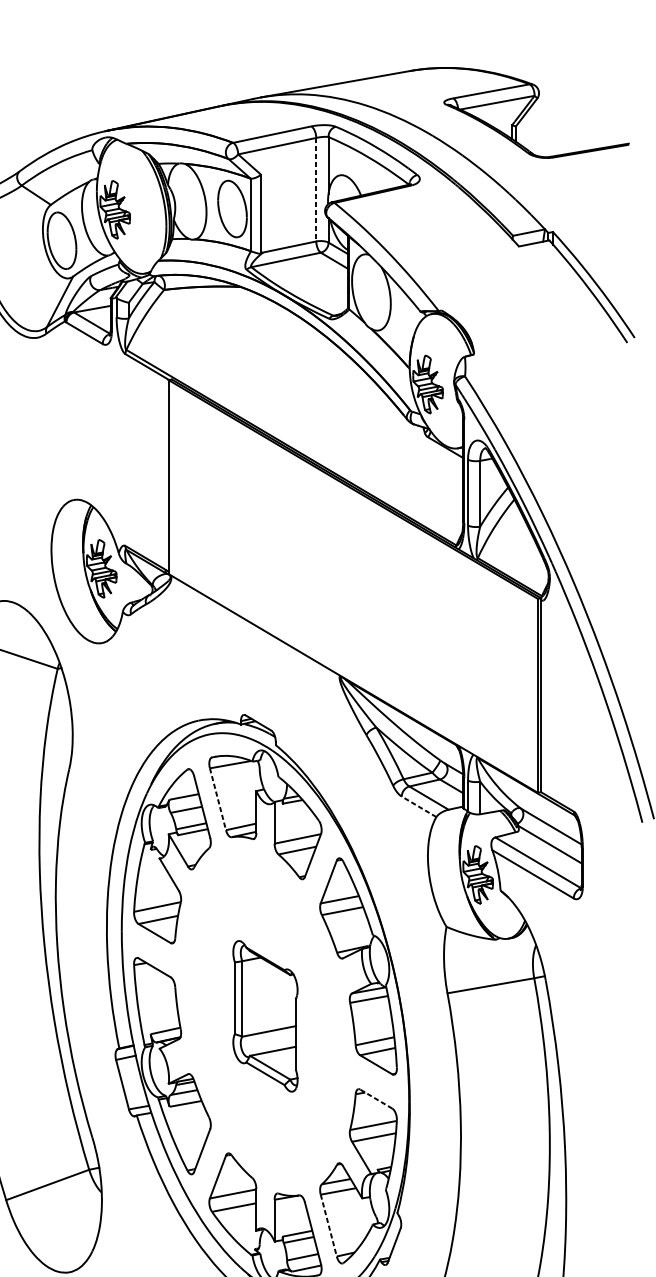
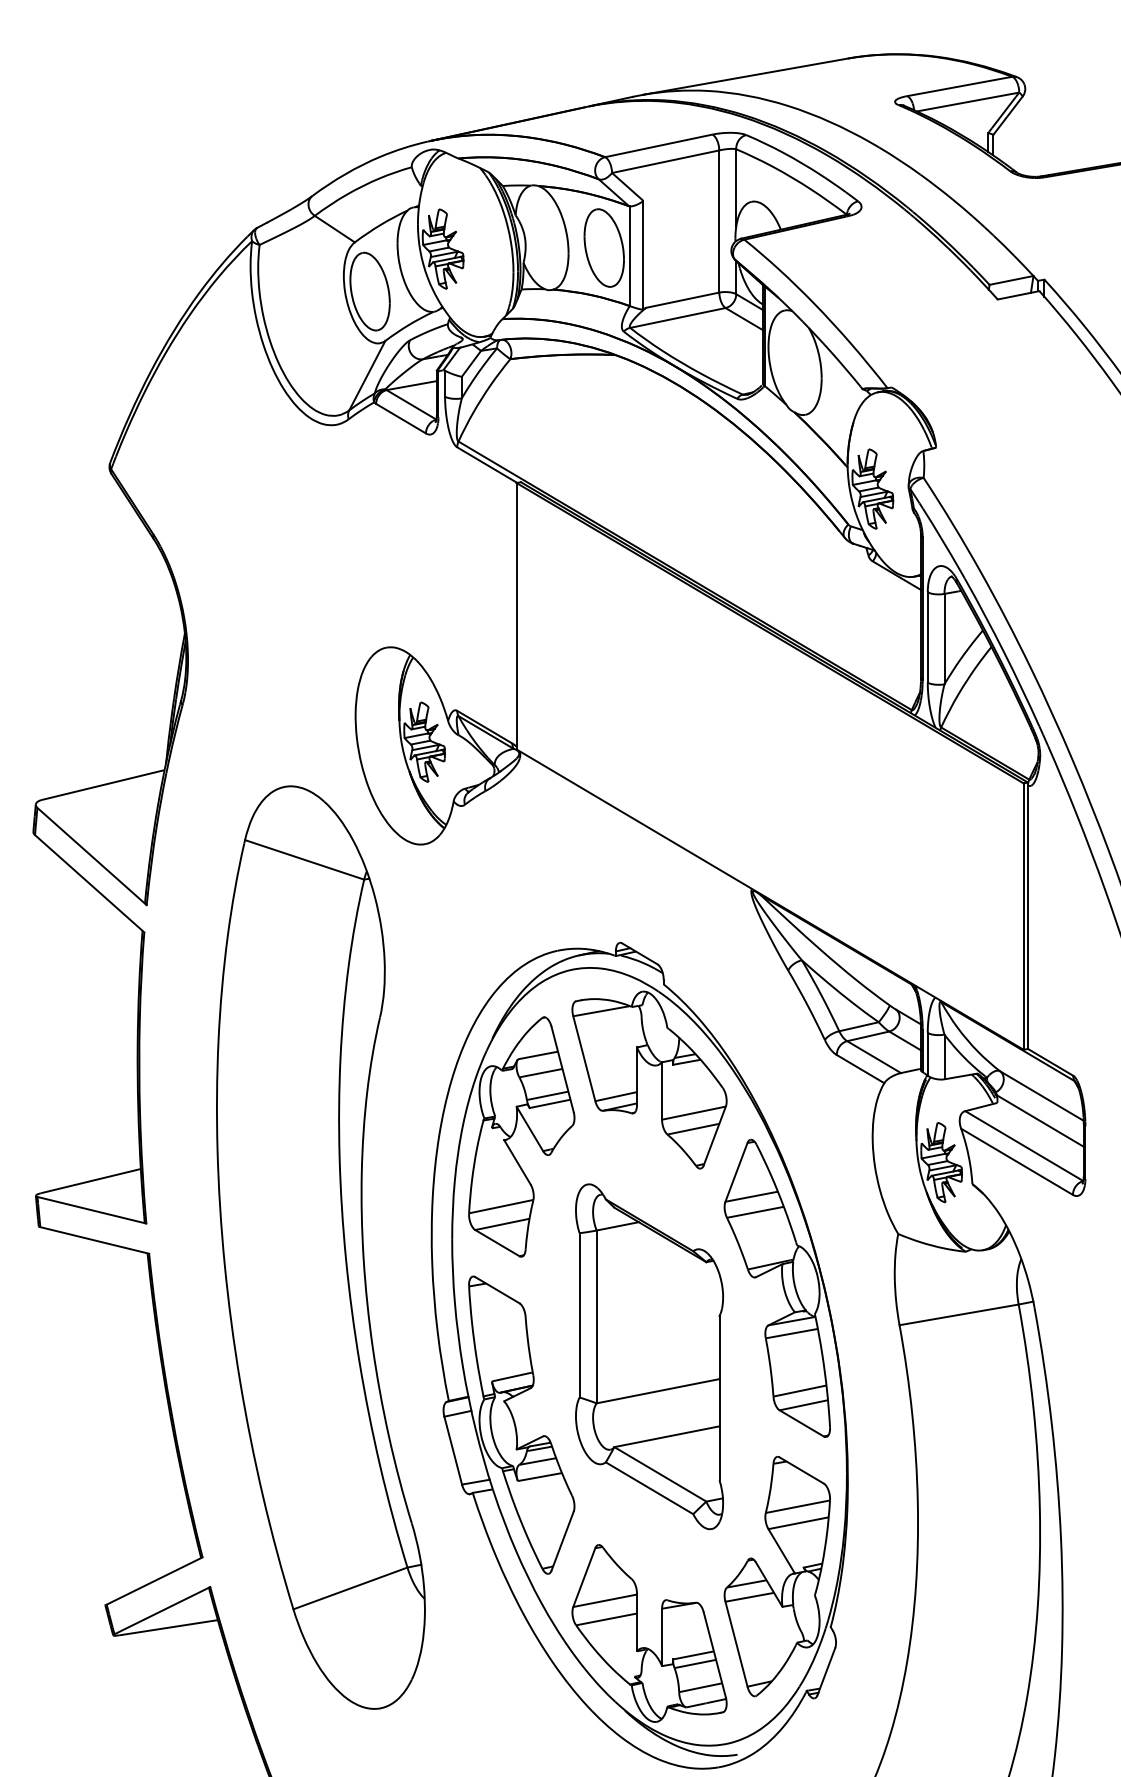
line: (316, 190) -> (719, 222), dashed -> solid
line: (218, 799) -> (584, 1058), dashed -> solid
line: (419, 807) -> (860, 1069), dashed -> solid
part: (265, 1016) -> (649, 1356), size x1.67
line: (376, 1099) -> (801, 1470), dashed -> solid
line: (328, 1225) -> (736, 1644), dashed -> solid

